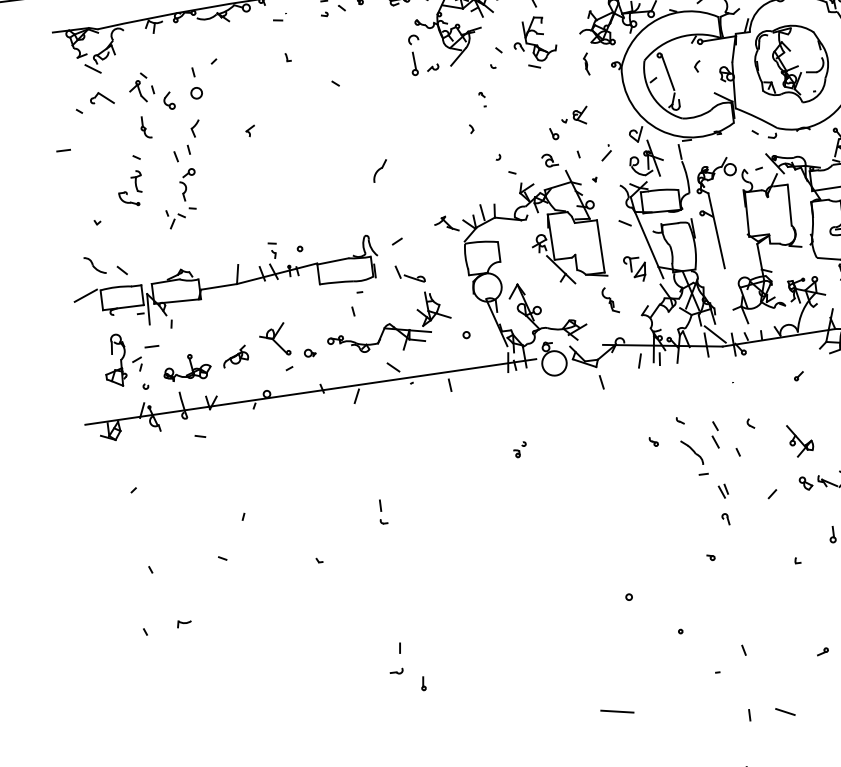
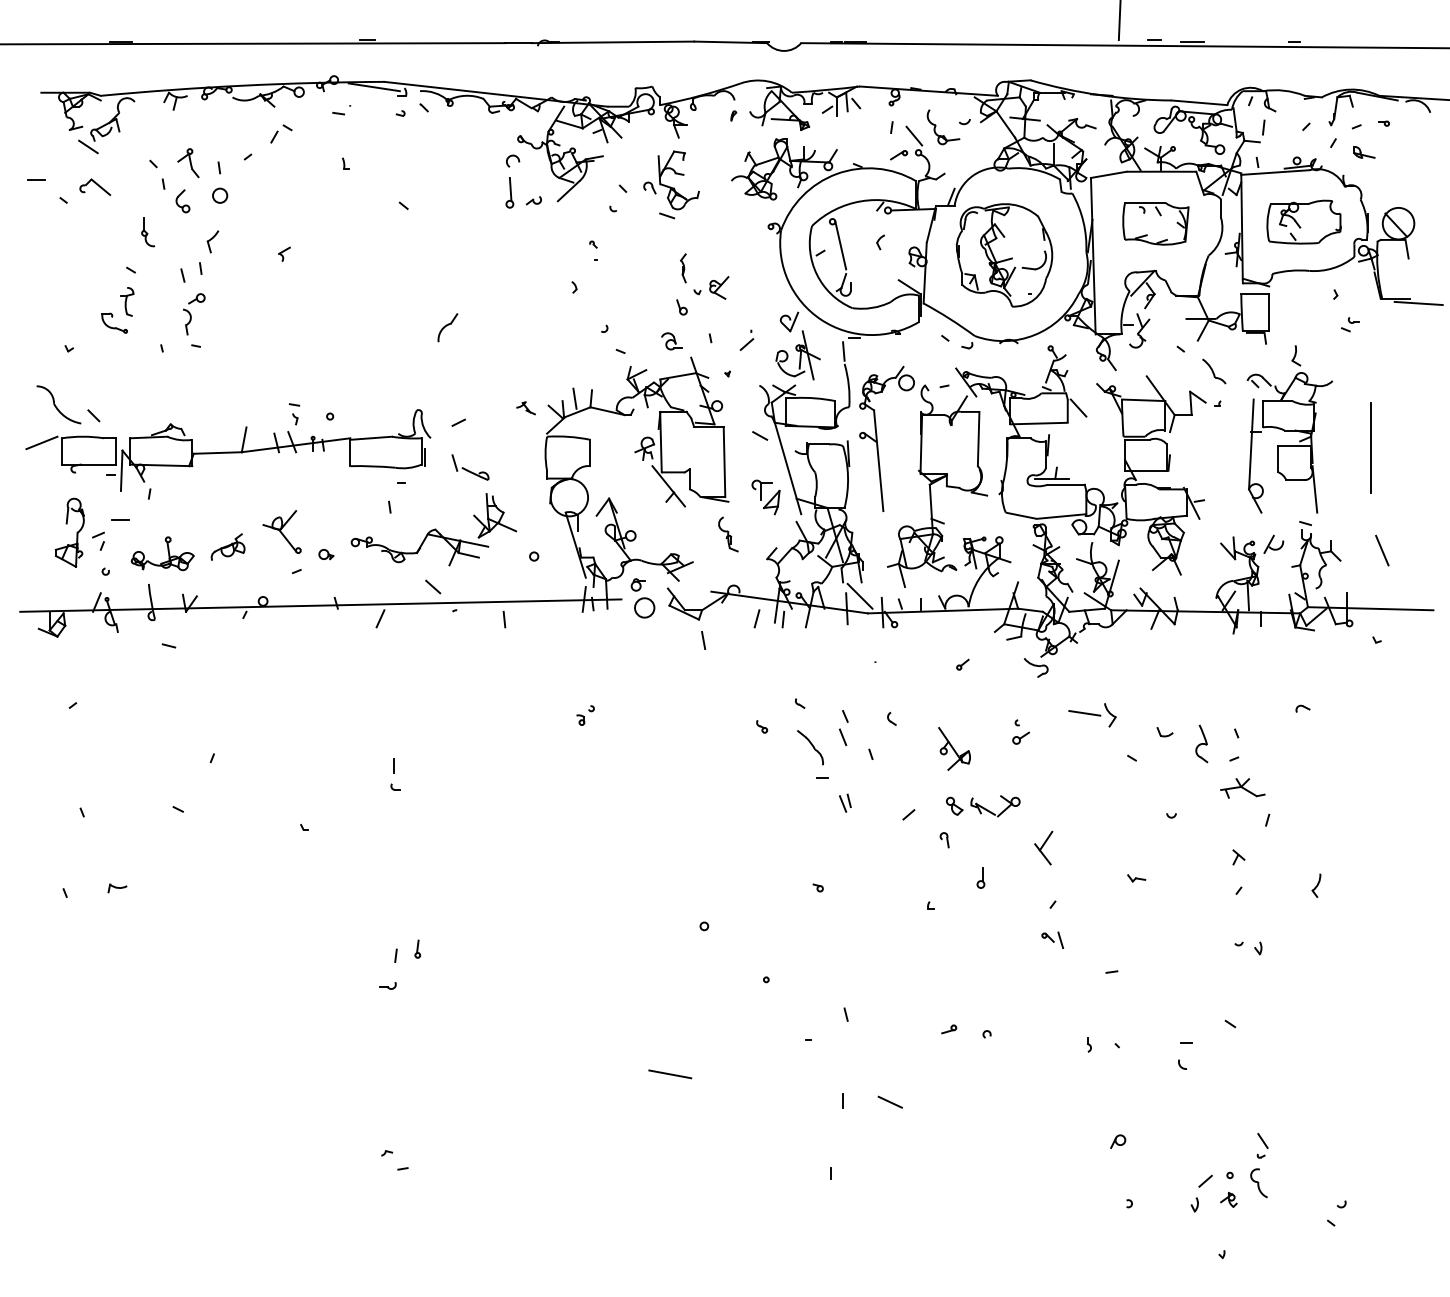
part: (586, 64) -> (683, 268), moved
part: (138, 91) -> (188, 163), moved
line: (63, 150) -> (36, 179), moved
part: (177, 220) -> (281, 133), moved
part: (446, 224) -> (525, 408), size x0.6
part: (94, 265) -> (58, 404), size x1.6
circle: (554, 363) -> (644, 607), size x0.6
part: (725, 519) -> (944, 840), moved
part: (423, 683) -> (417, 948), moved

